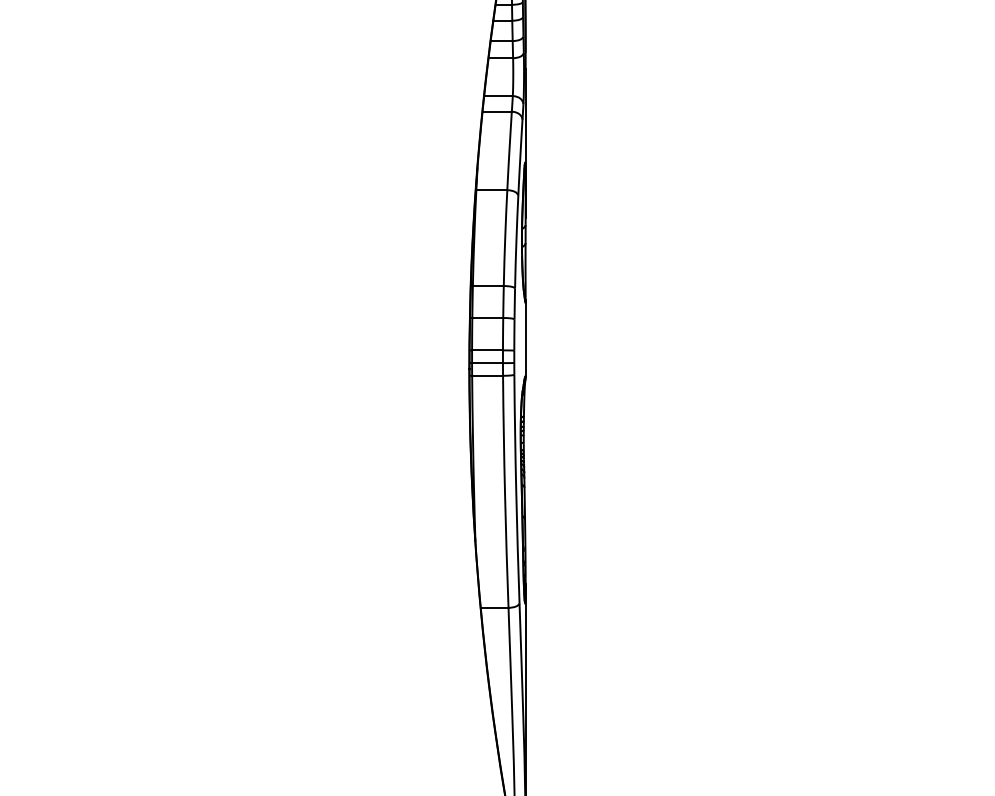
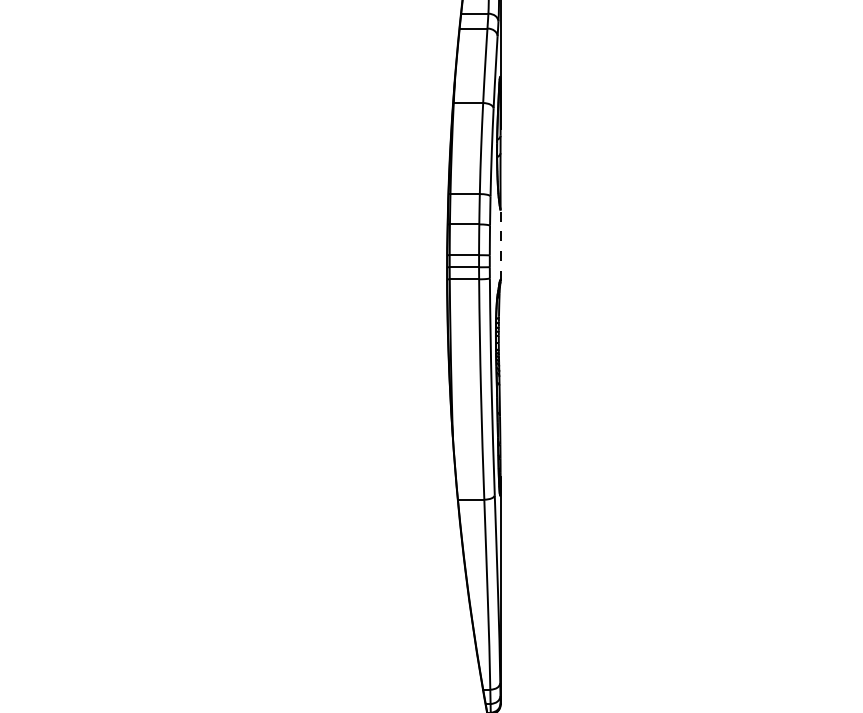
line: (525, 338) -> (500, 243), solid -> dashed

